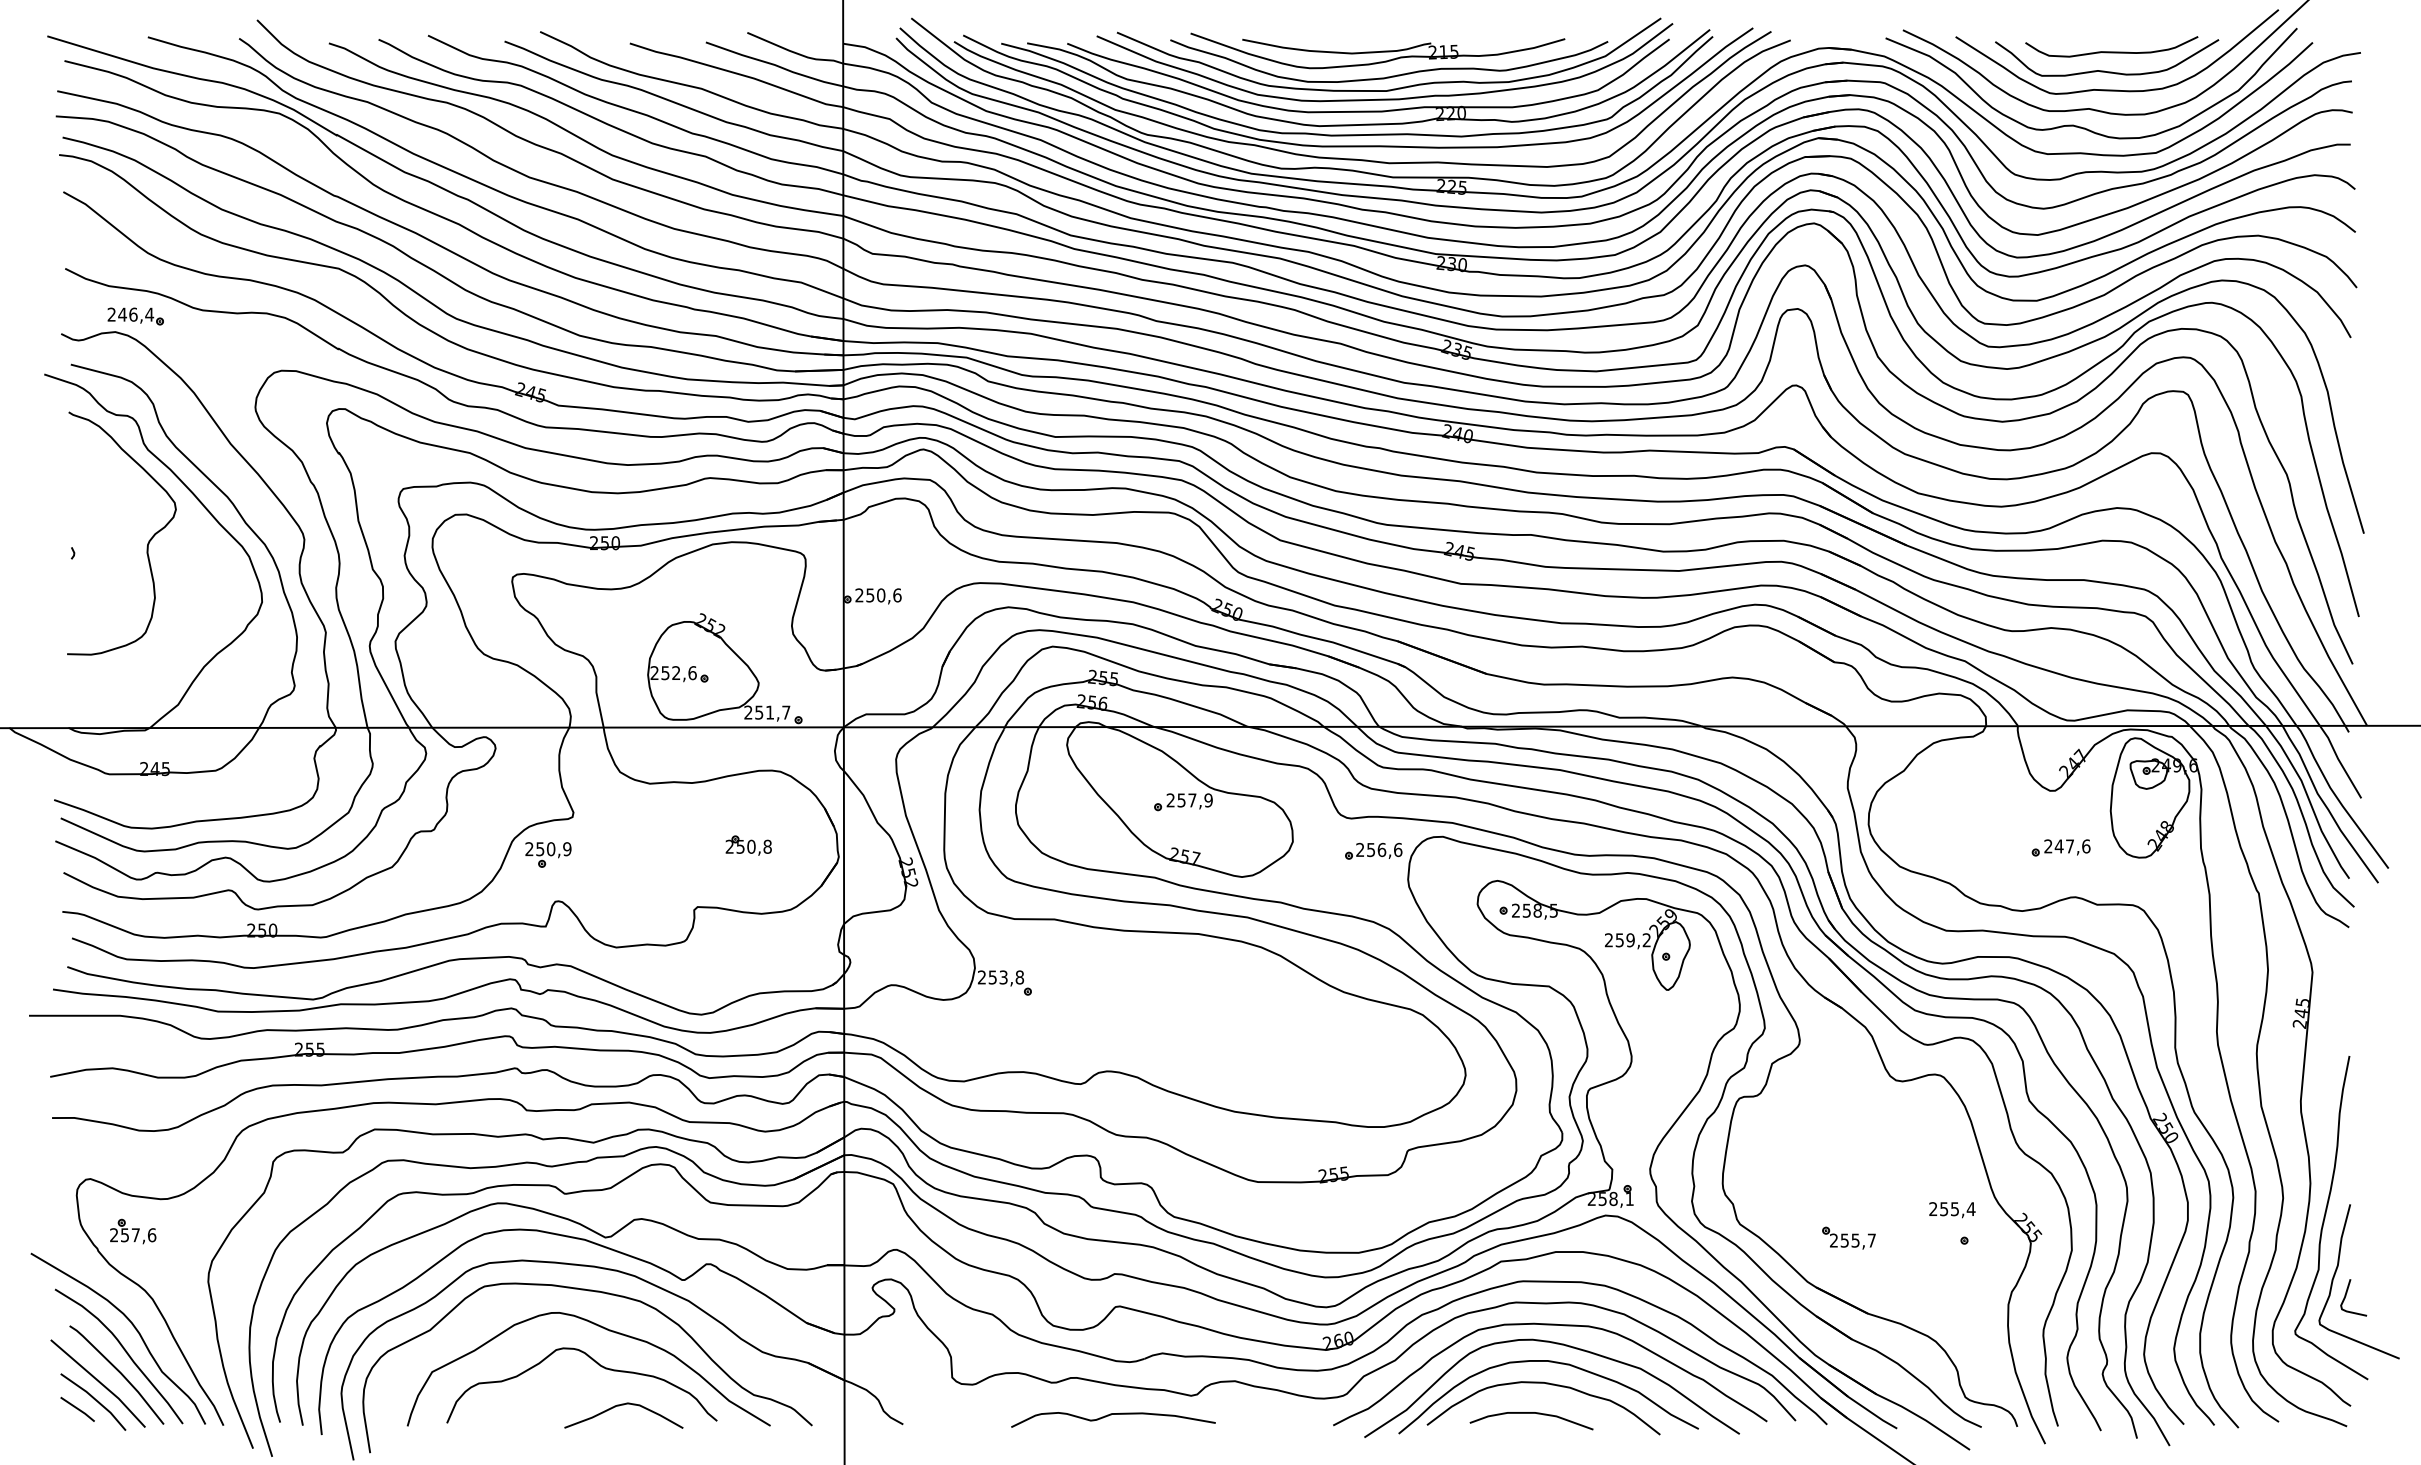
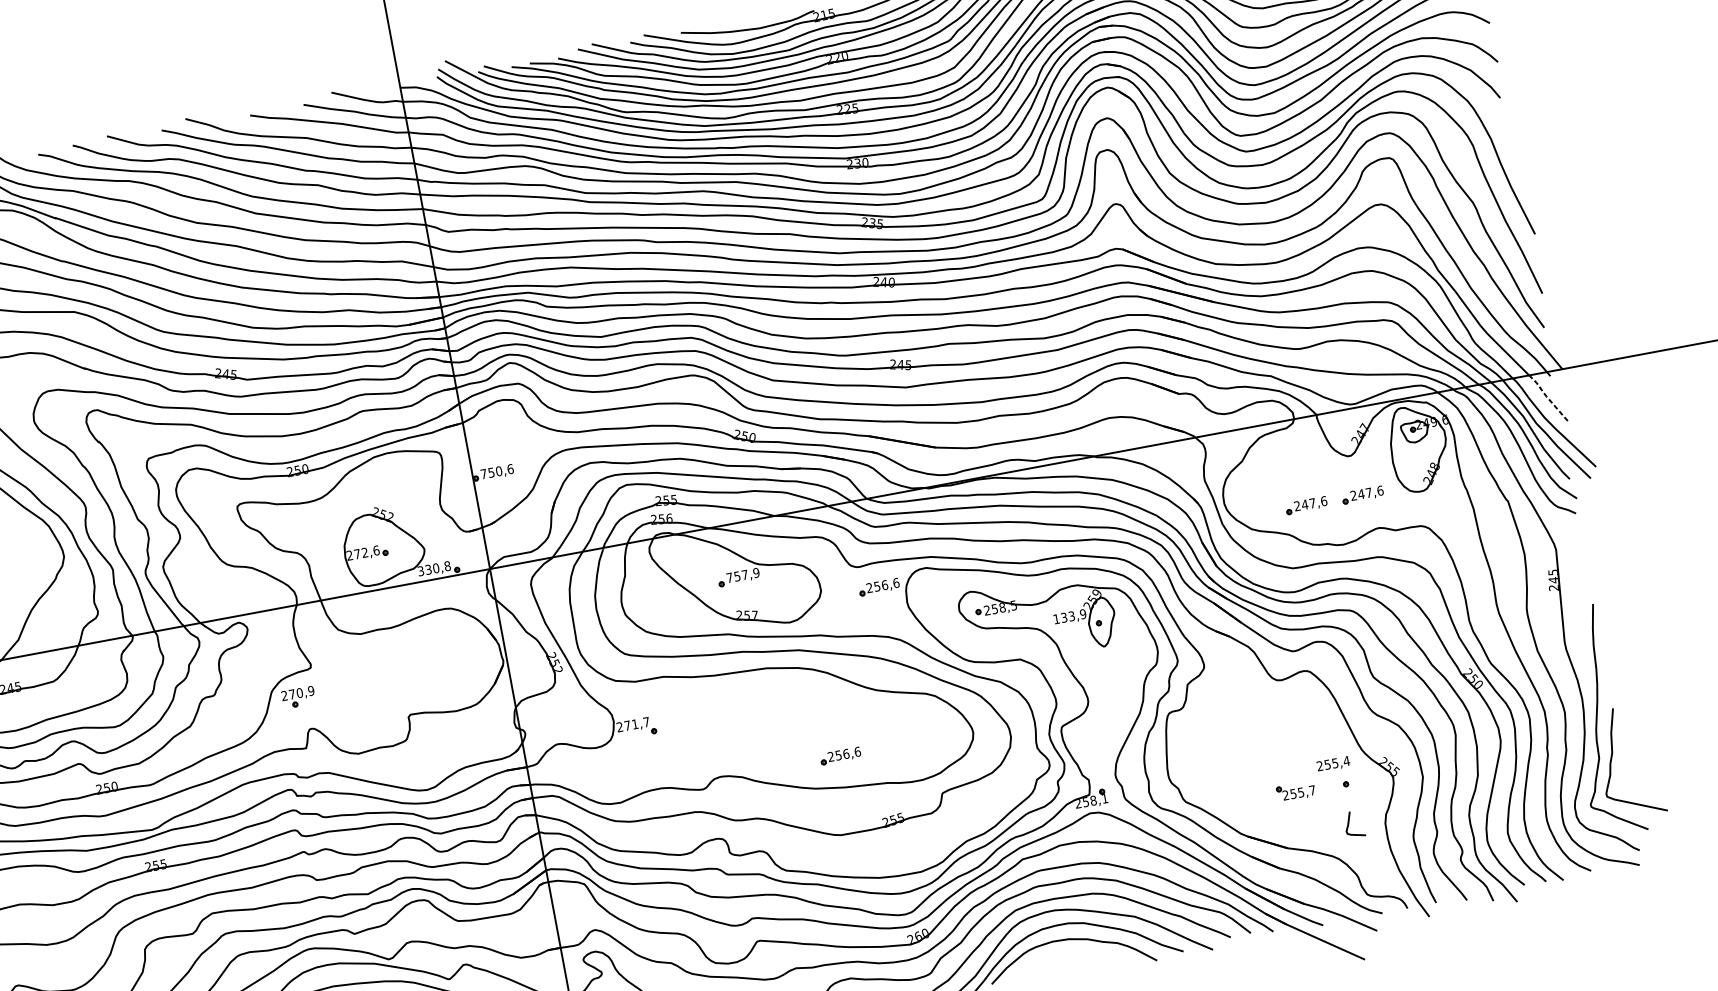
text: (859, 595) -> (483, 474), 250,6 -> 750,6
text: (665, 673) -> (357, 554), 252,6 -> 272,6
text: (767, 712) -> (434, 568), 251,7 -> 330,8
line: (2339, 760) -> (1547, 397), solid -> dashed
text: (1170, 800) -> (729, 577), 257,9 -> 757,9
part: (748, 845) -> (438, 664), removed
part: (1980, 847) -> (1306, 505), added
text: (540, 849) -> (292, 694), 250,9 -> 270,9
text: (1627, 940) -> (1069, 616), 259,2 -> 133,9
text: (1006, 977) -> (637, 723), 253,8 -> 271,7
part: (1277, 1072) -> (840, 755), added
part: (1848, 1237) -> (1295, 791), moved
curve: (2346, 1296) -> (1349, 824), moved
curve: (1531, 1413) -> (1063, 962), removed

